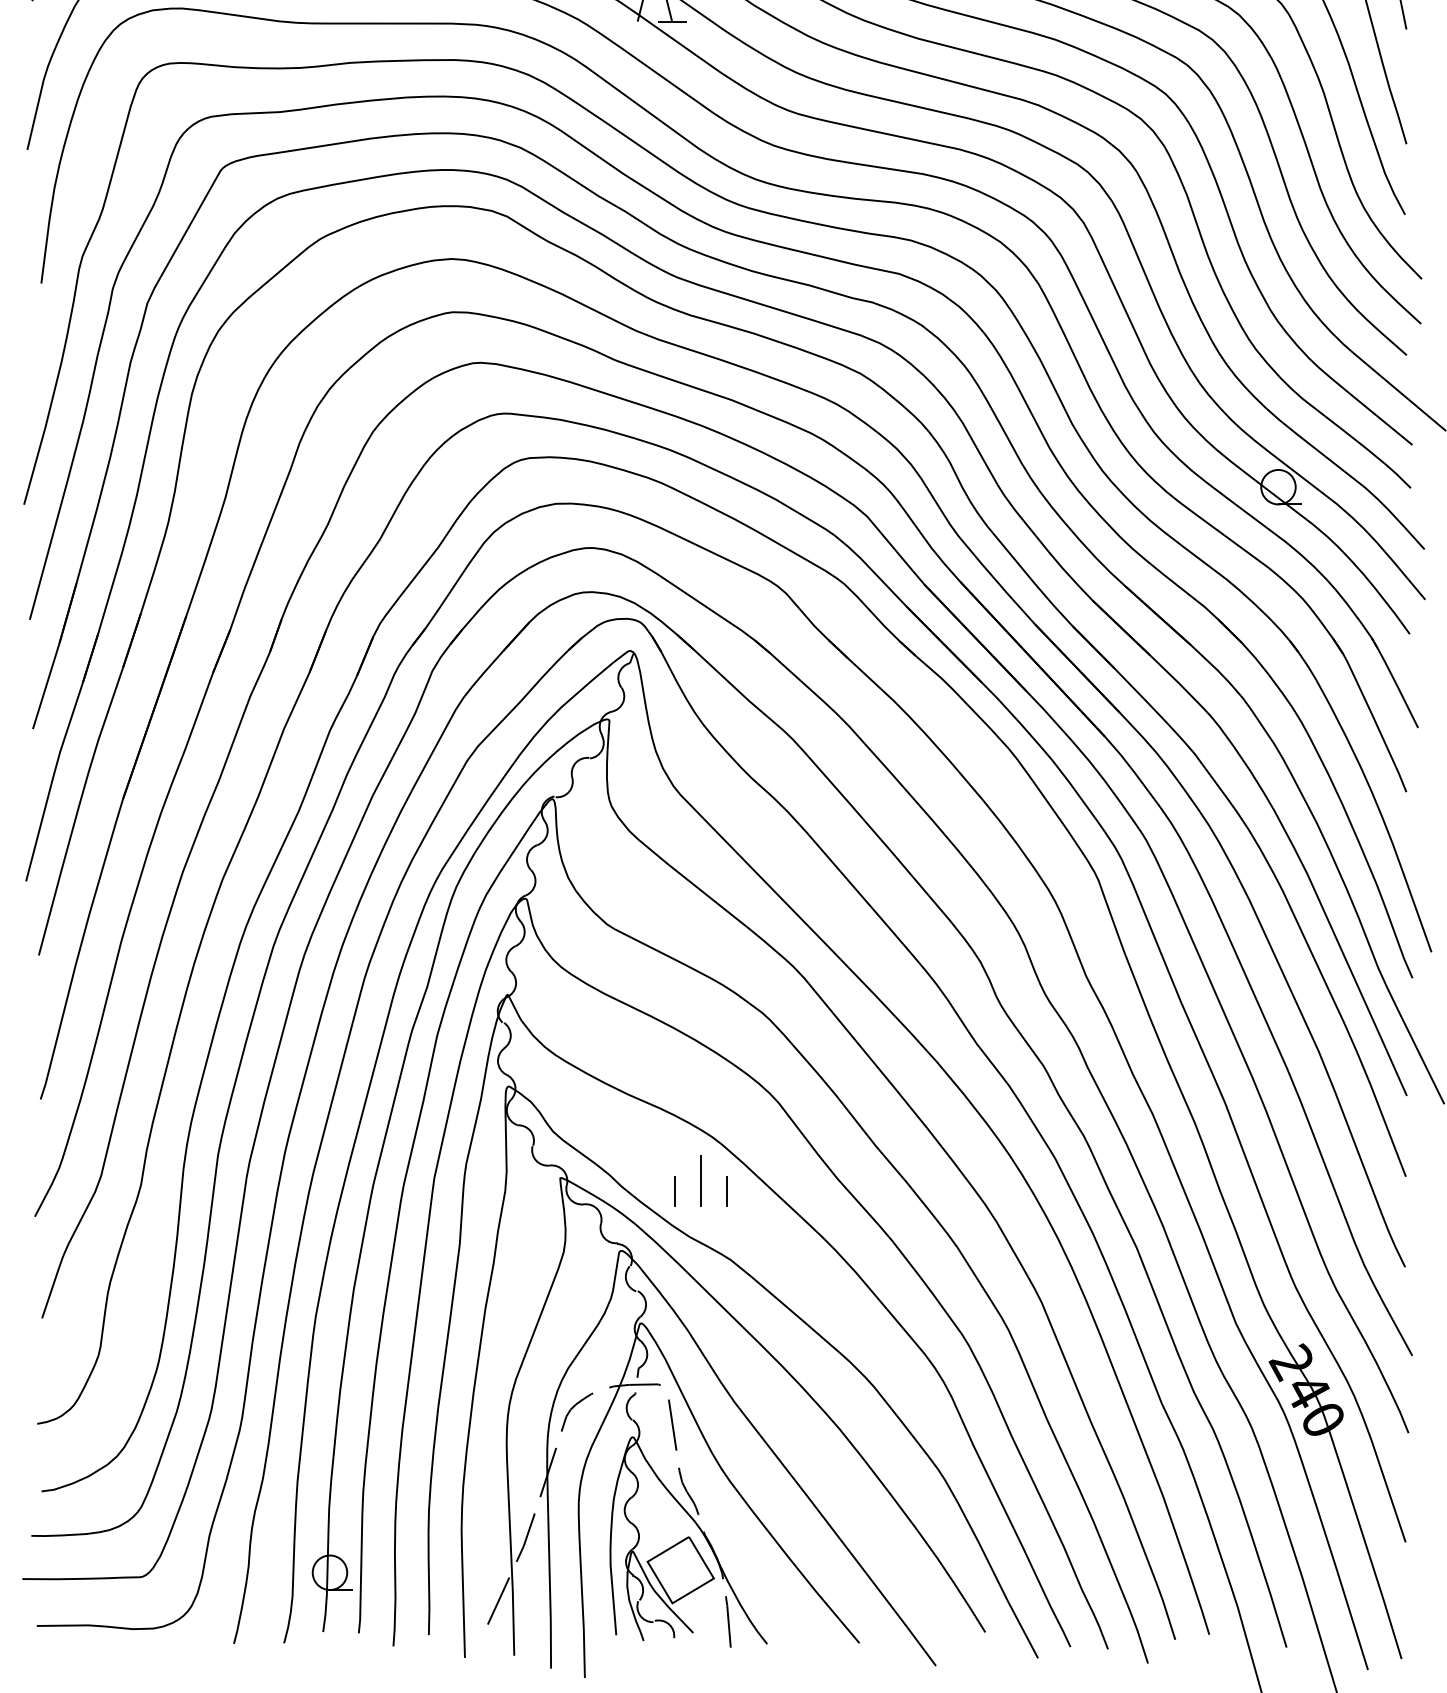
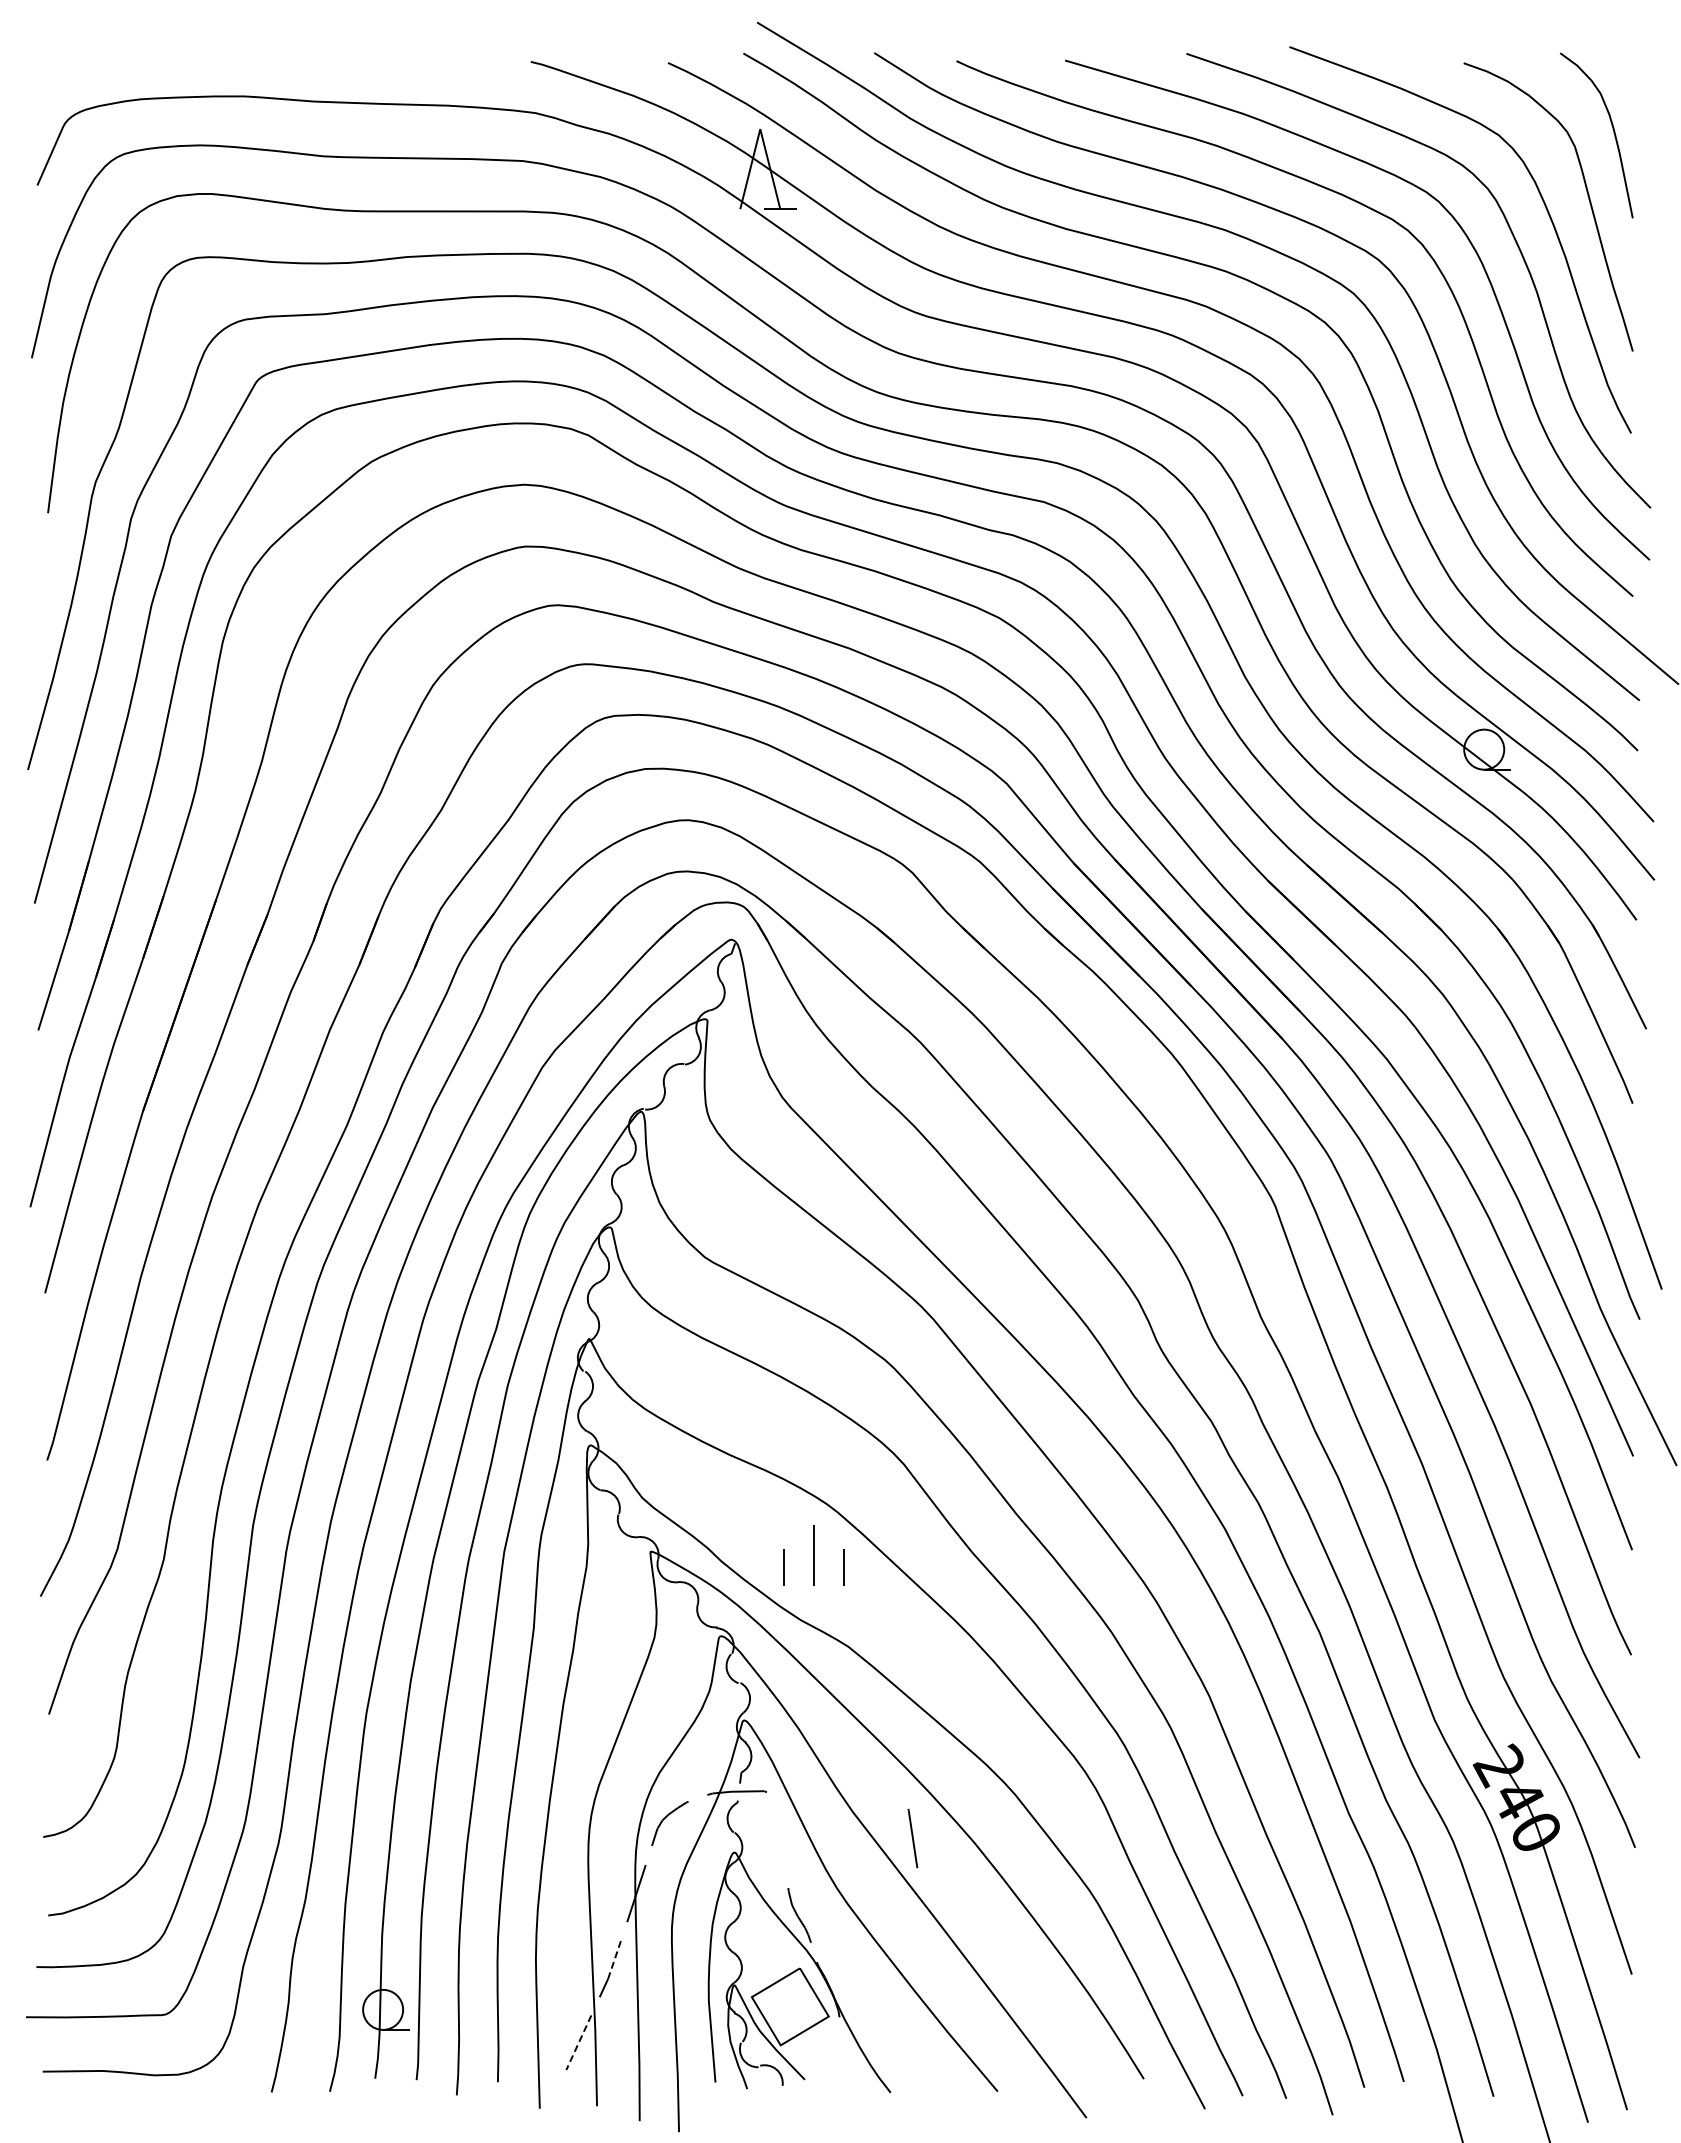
line: (672, 1425) -> (912, 1838), moved
line: (529, 1530) -> (614, 1960), solid -> dashed
line: (498, 1601) -> (578, 2043), solid -> dashed
line: (728, 1621) -> (845, 2066), removed

